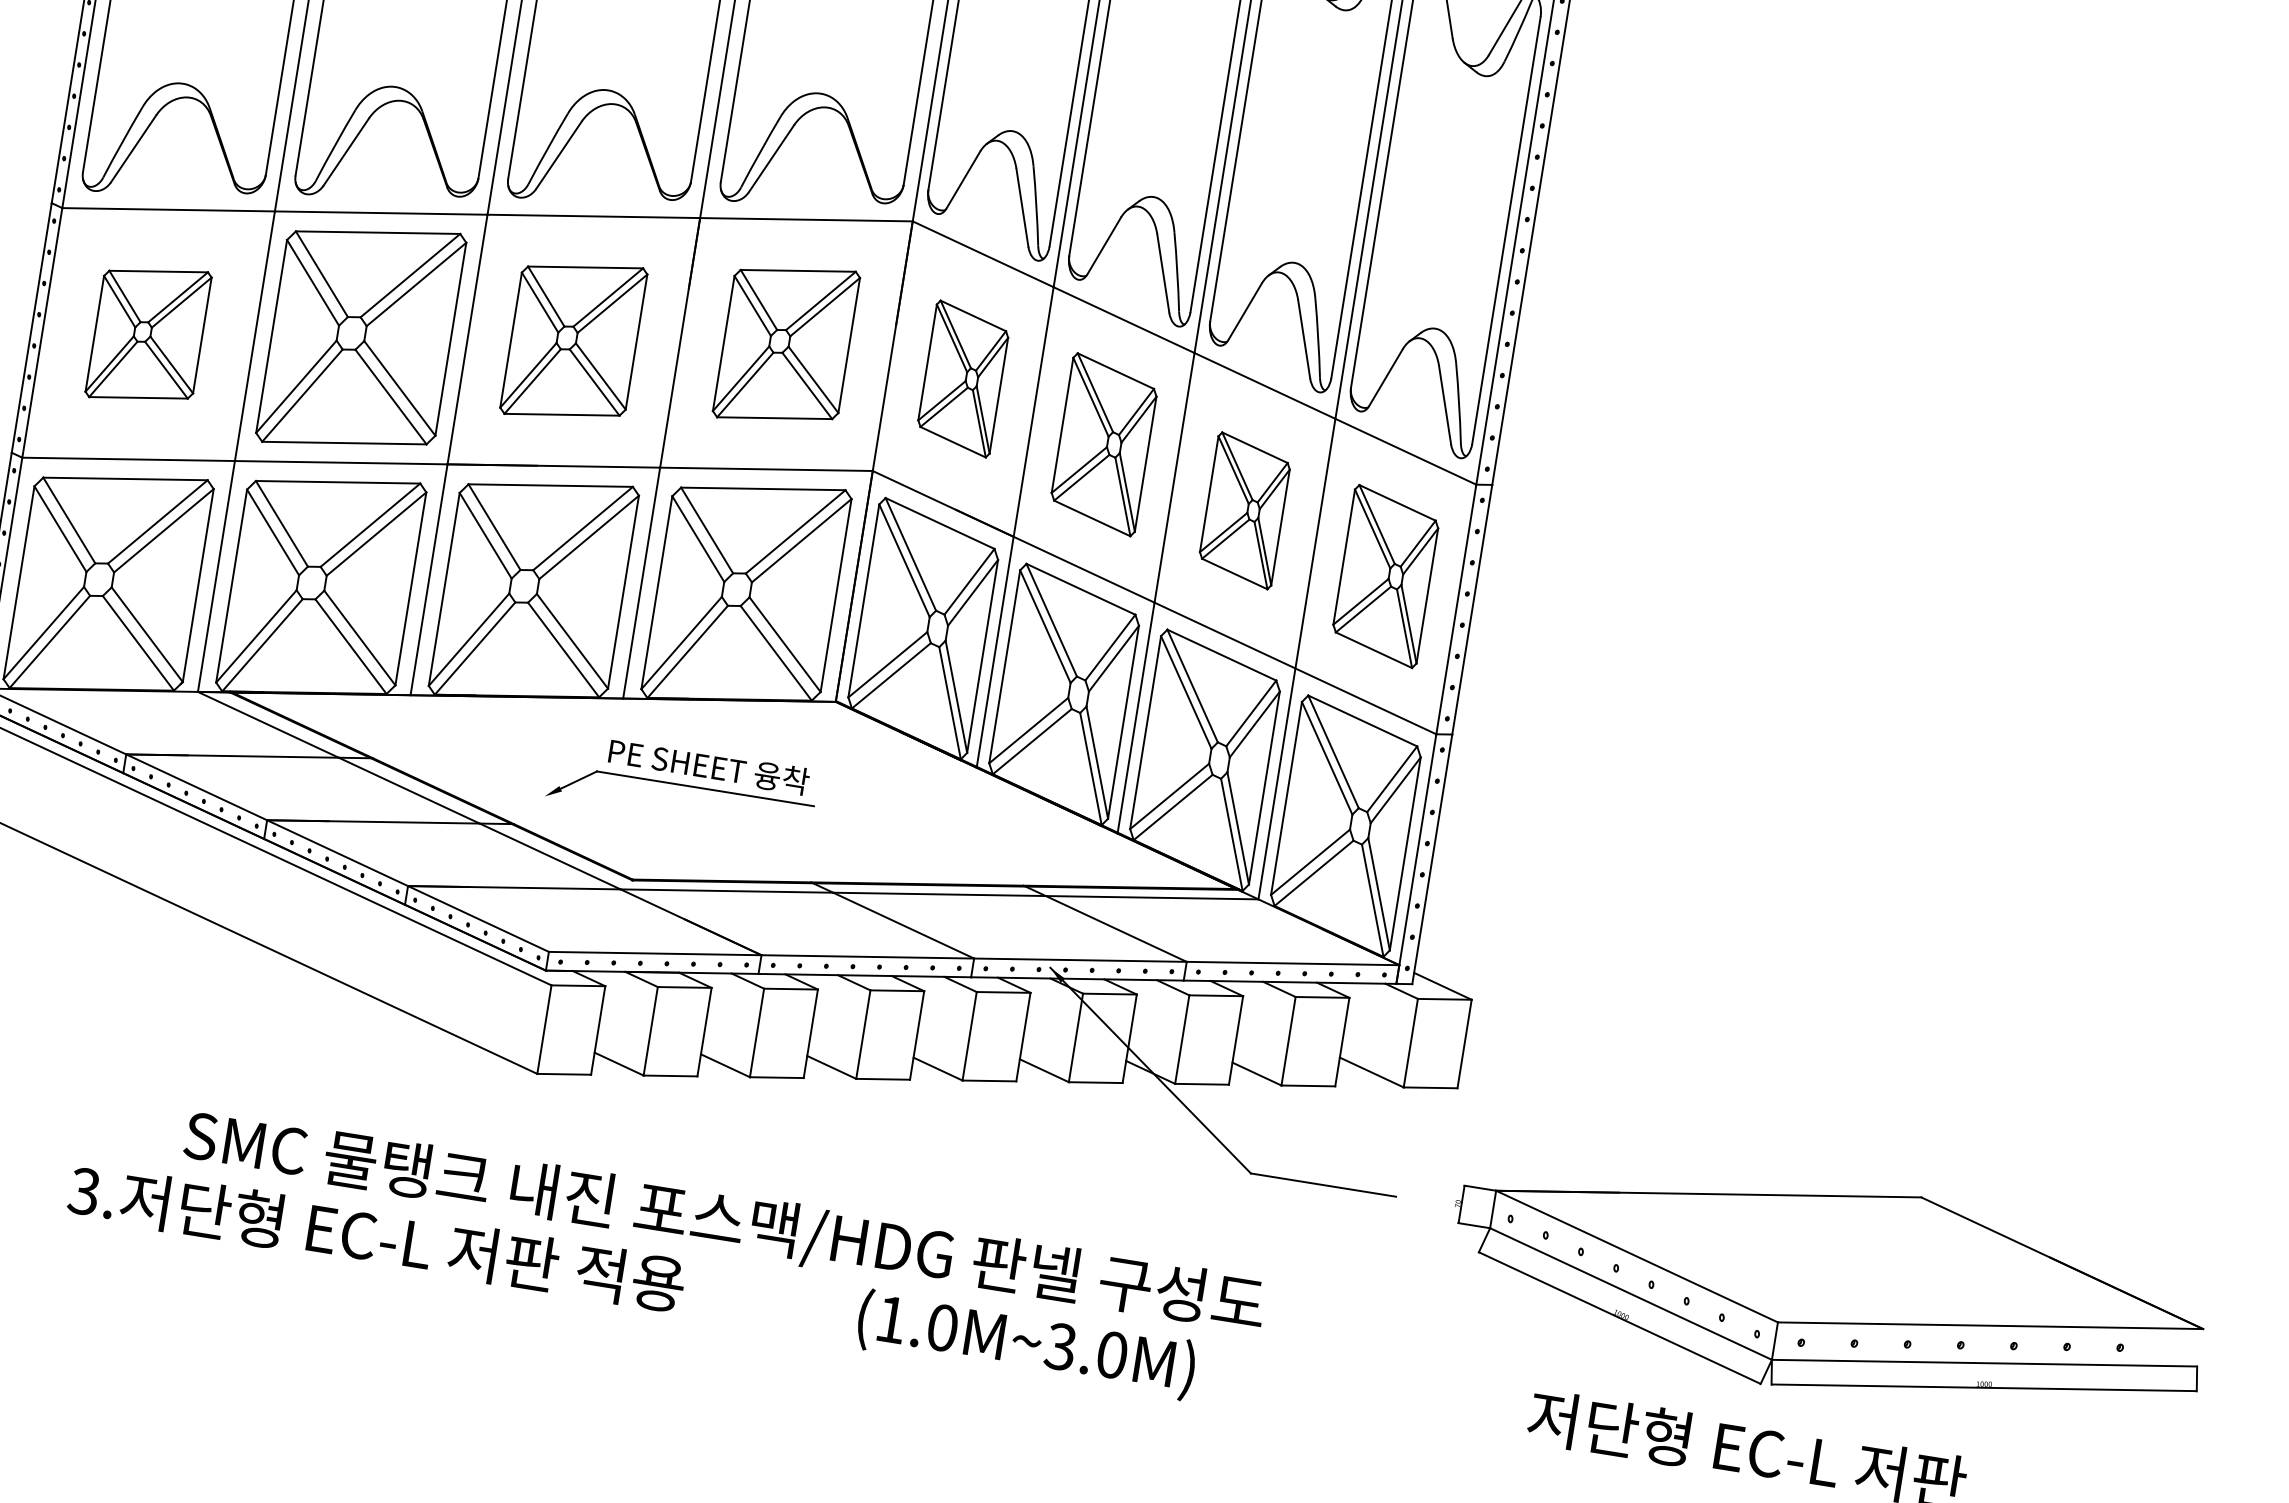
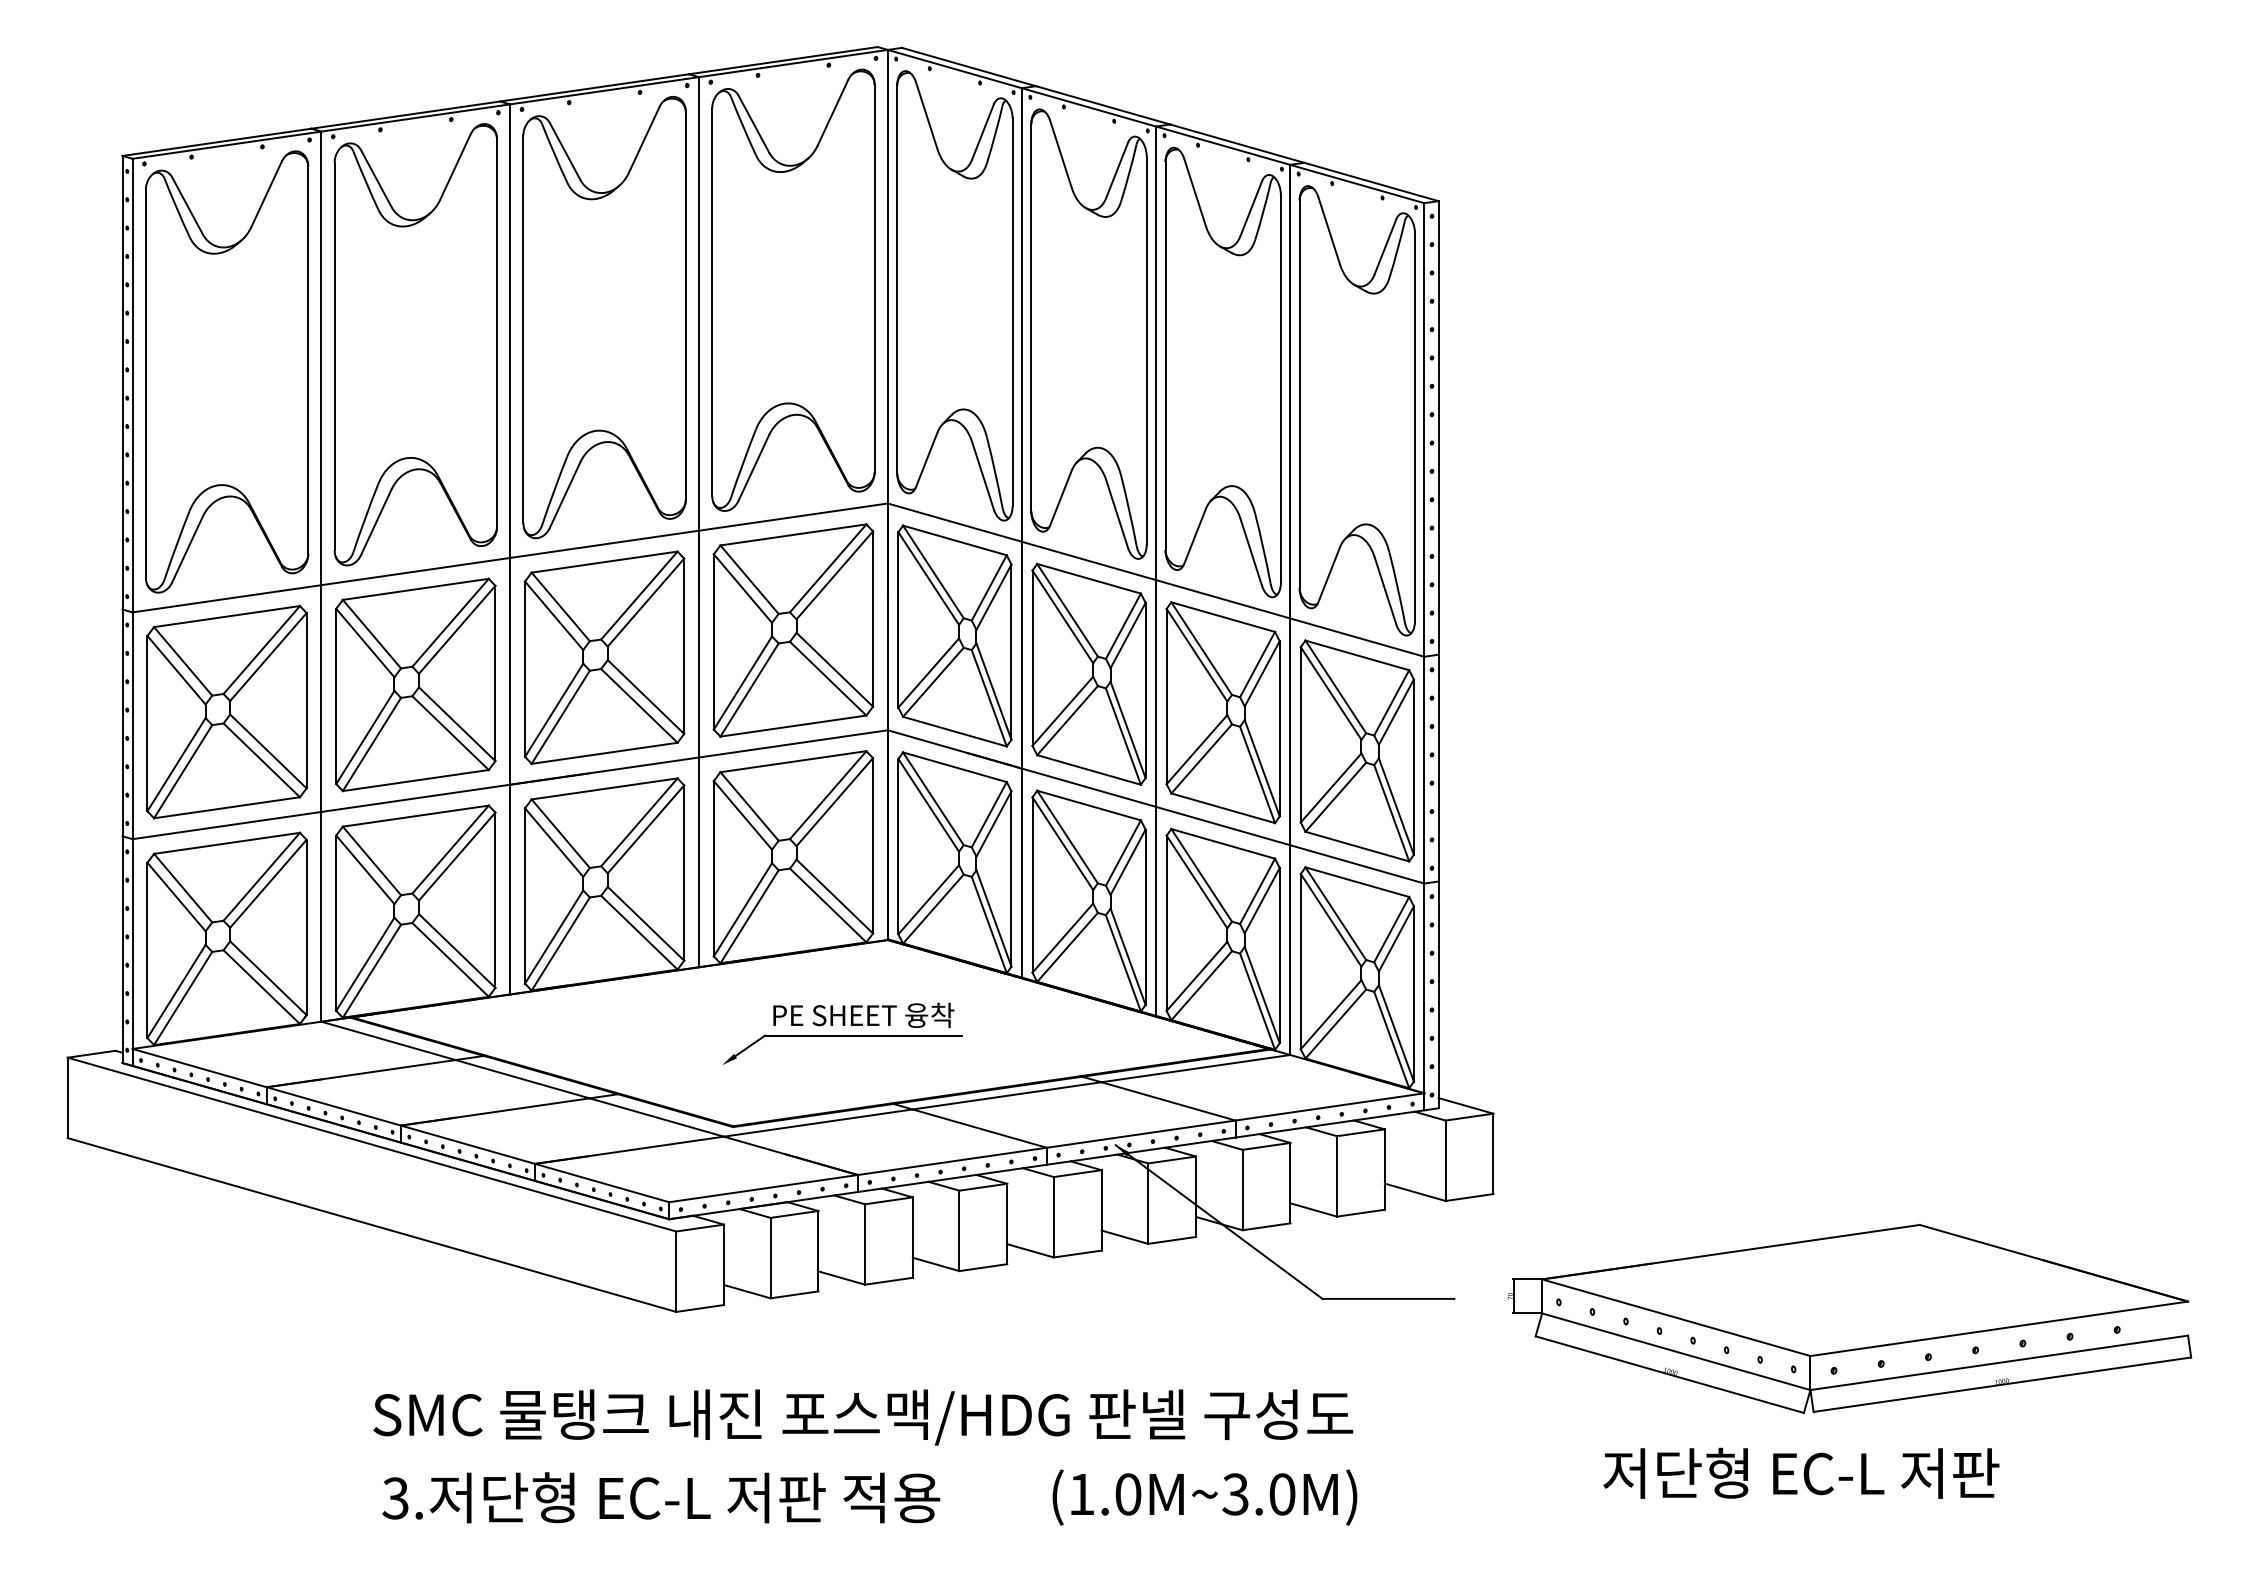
part: (147, 334) -> (226, 712), size x1.67
part: (573, 340) -> (604, 657), size x1.43
part: (786, 344) -> (793, 630), size x1.43
part: (962, 378) -> (954, 635), size x1.67
part: (1103, 443) -> (1088, 673), size x1.43
part: (1244, 510) -> (1222, 712), size x1.67
part: (1385, 575) -> (1356, 750), size x1.43
part: (682, 782) -> (842, 1033), moved
text: (377, 1237) -> (661, 1497), moved
text: (1025, 1344) -> (1204, 1497), moved

